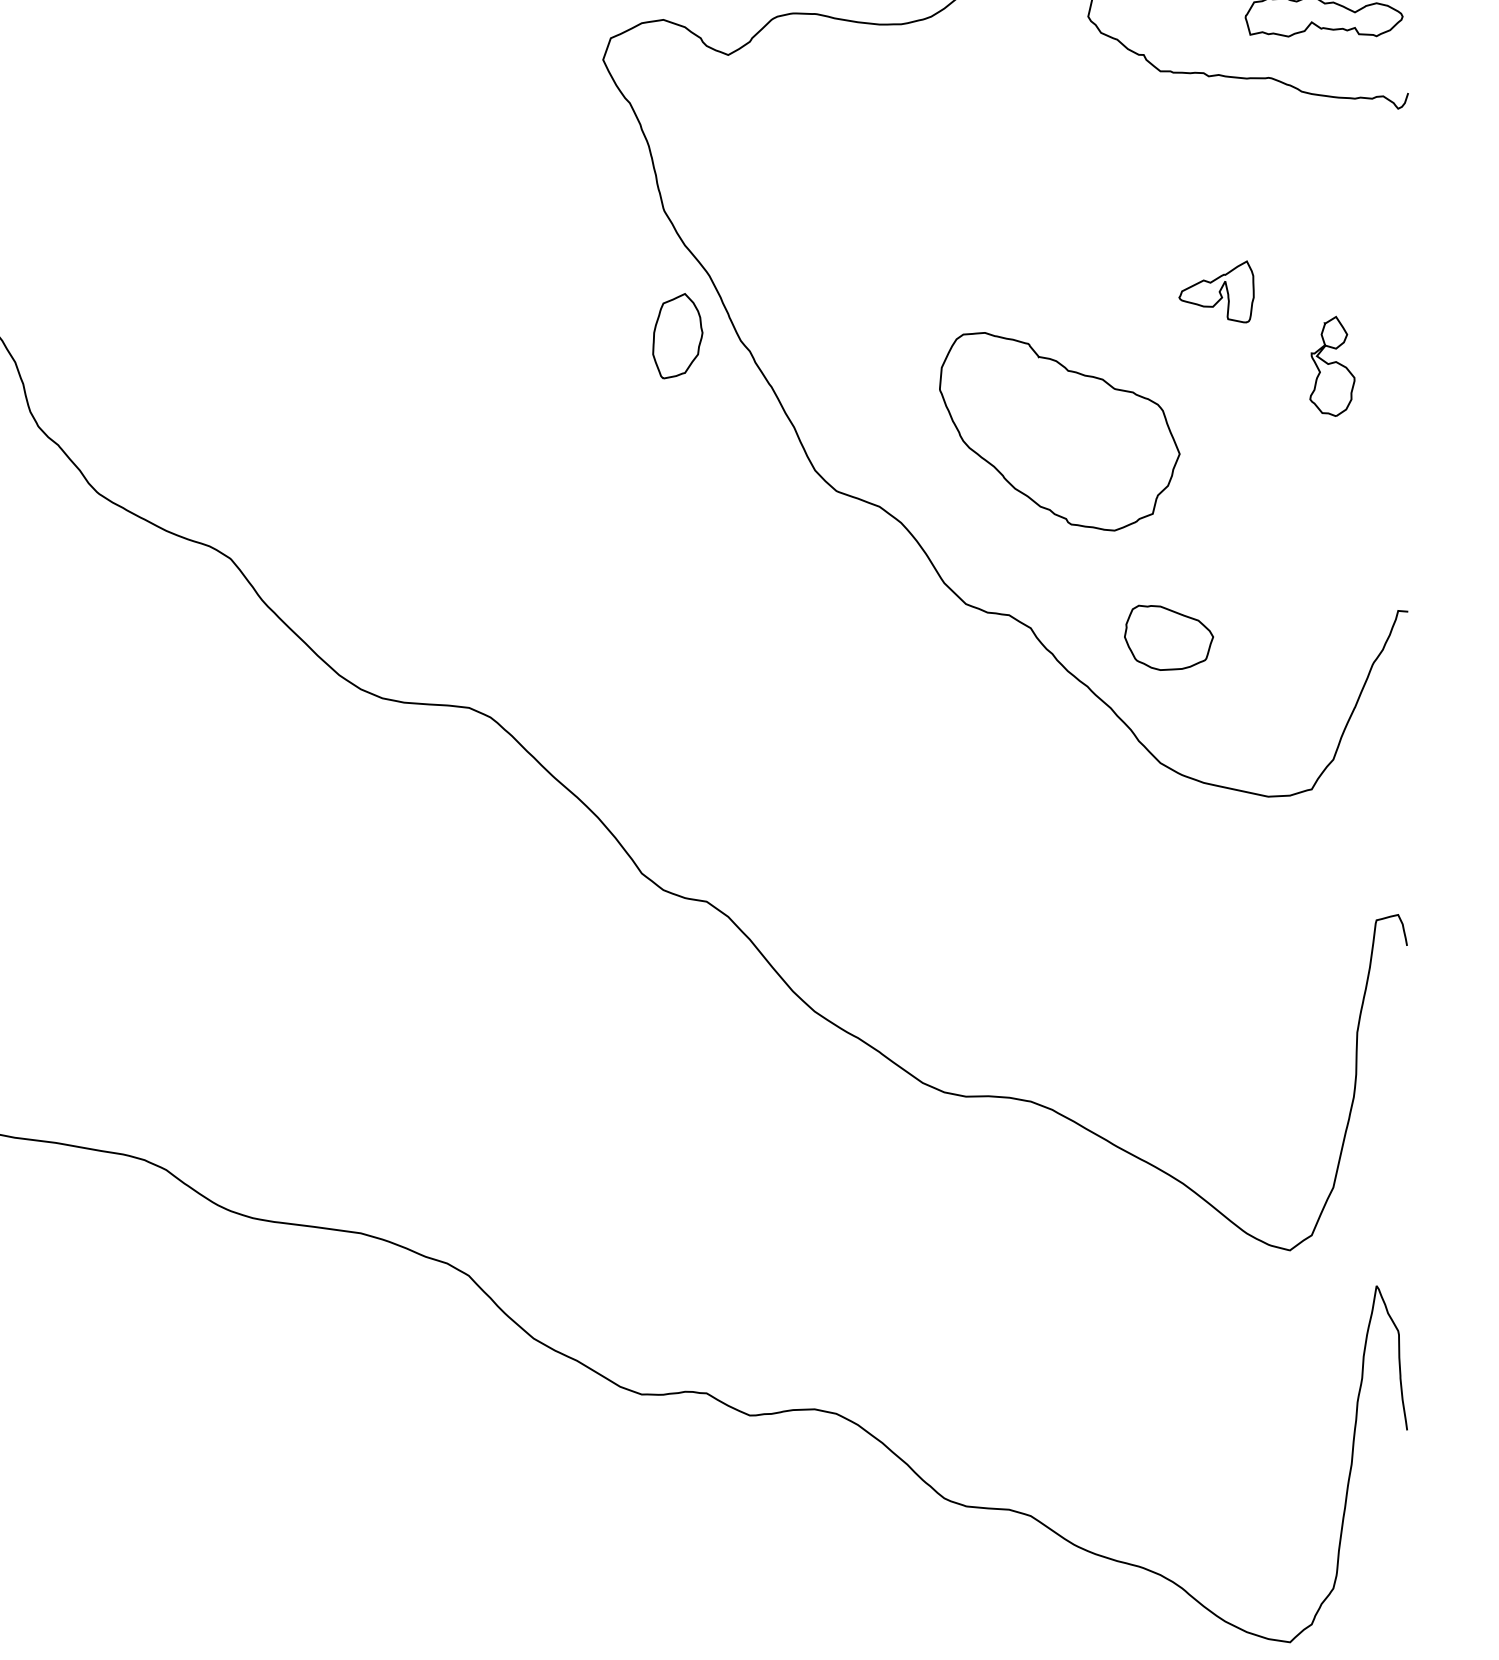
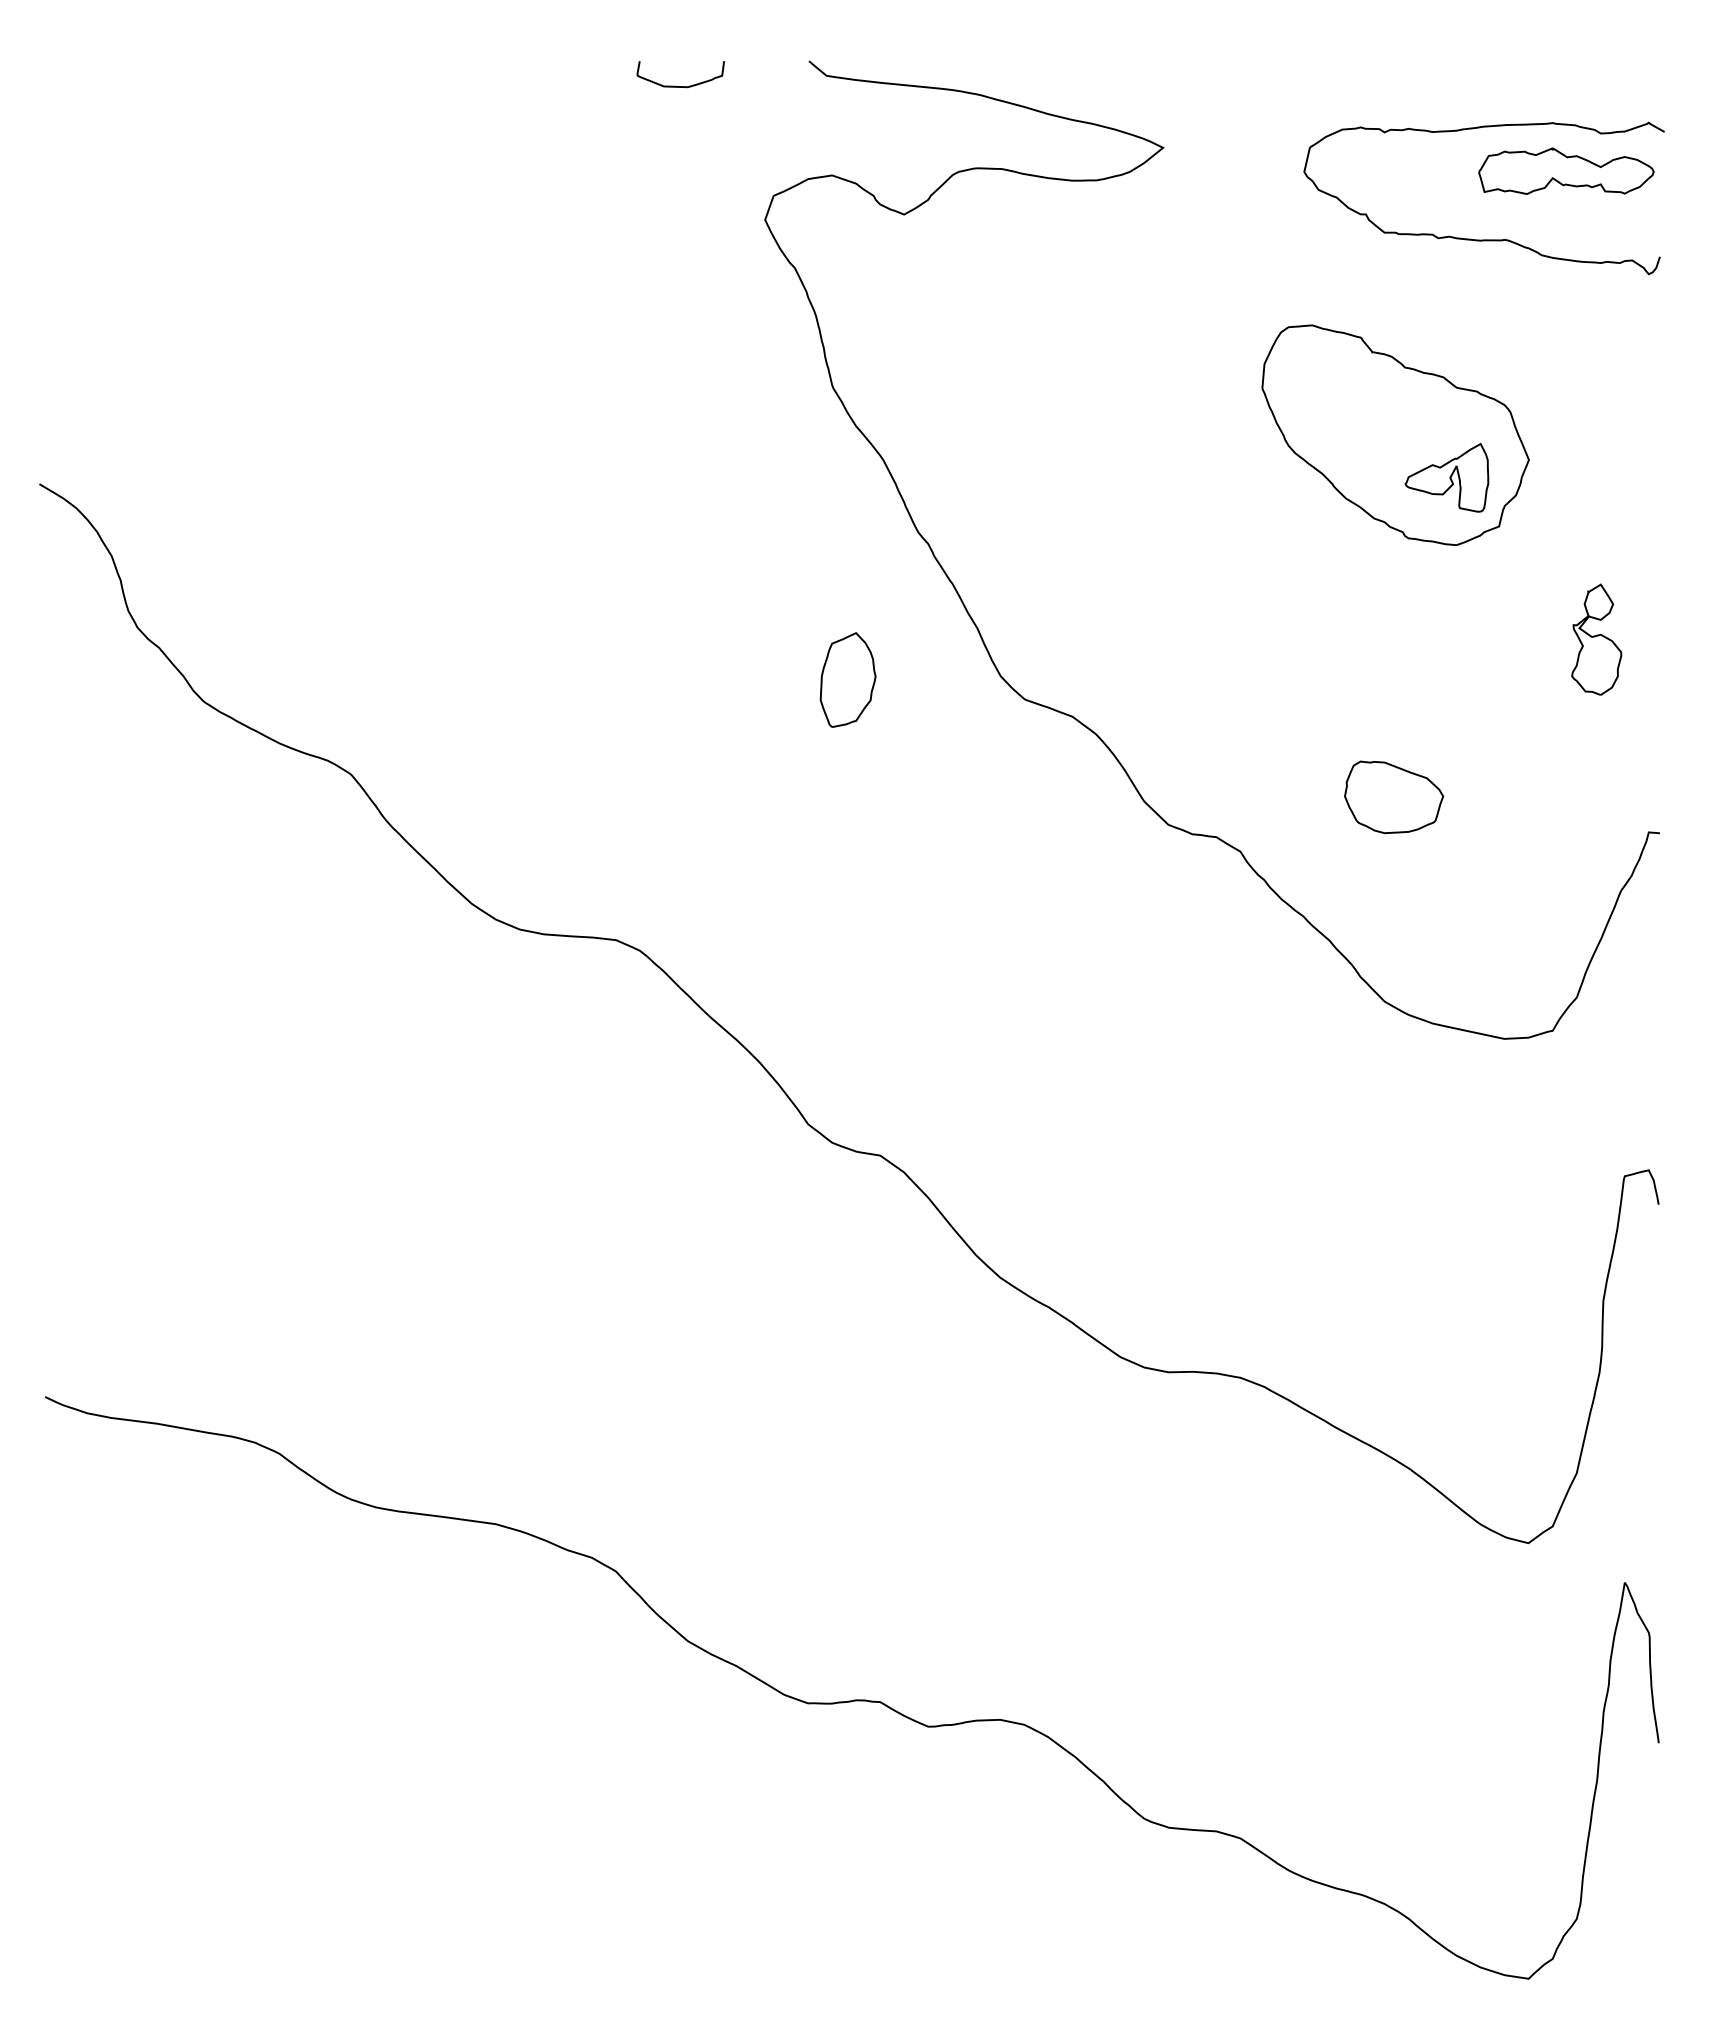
part: (677, 335) -> (847, 679), moved
part: (1332, 366) -> (1596, 639), moved
part: (1059, 431) -> (1395, 434), moved
part: (1169, 638) -> (1394, 797), moved

